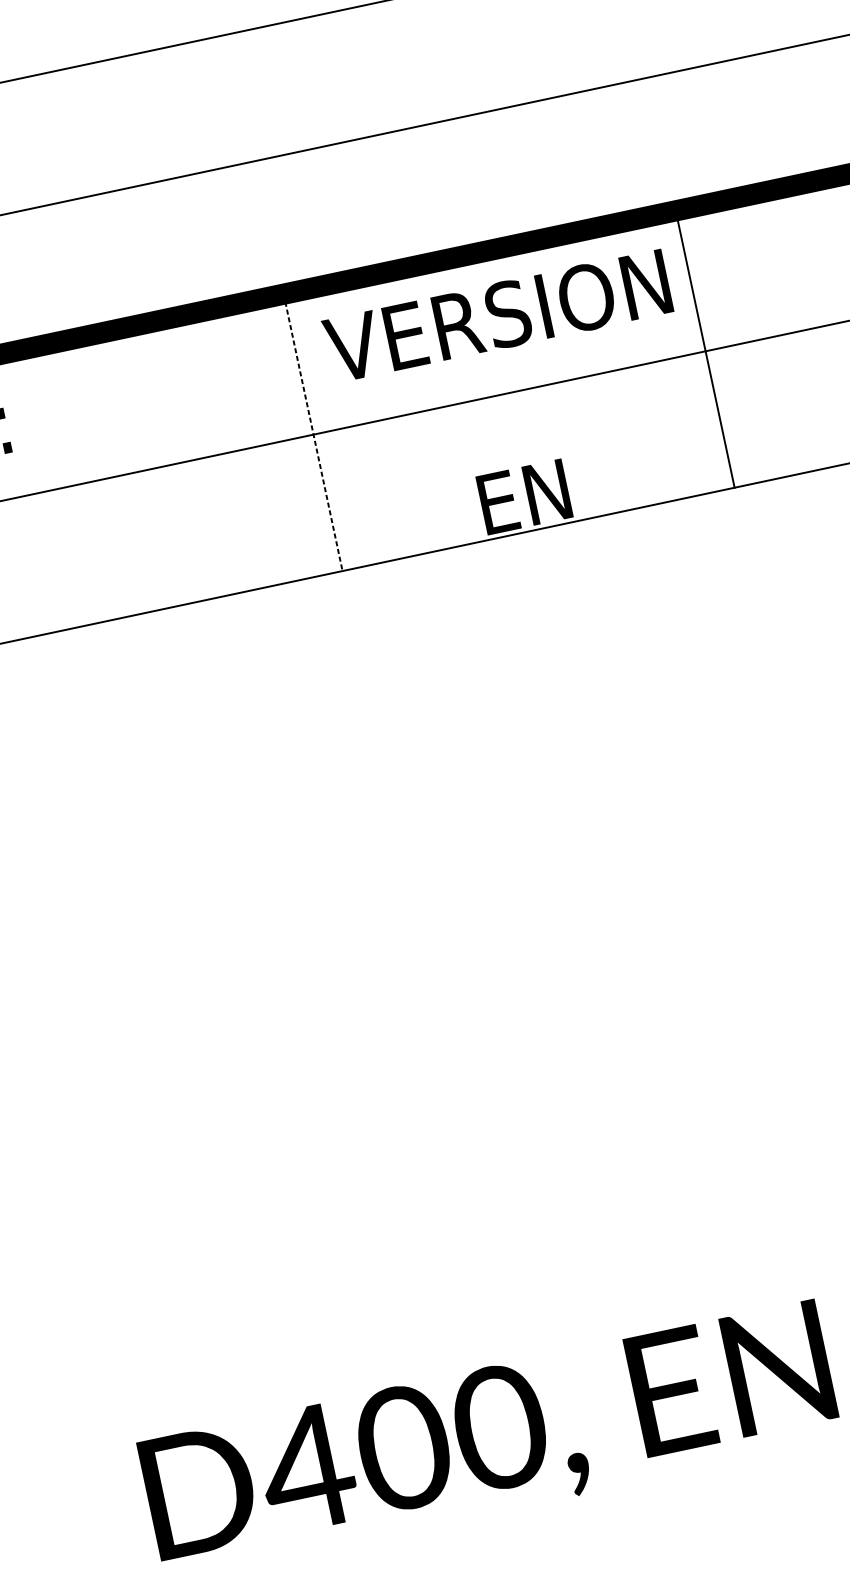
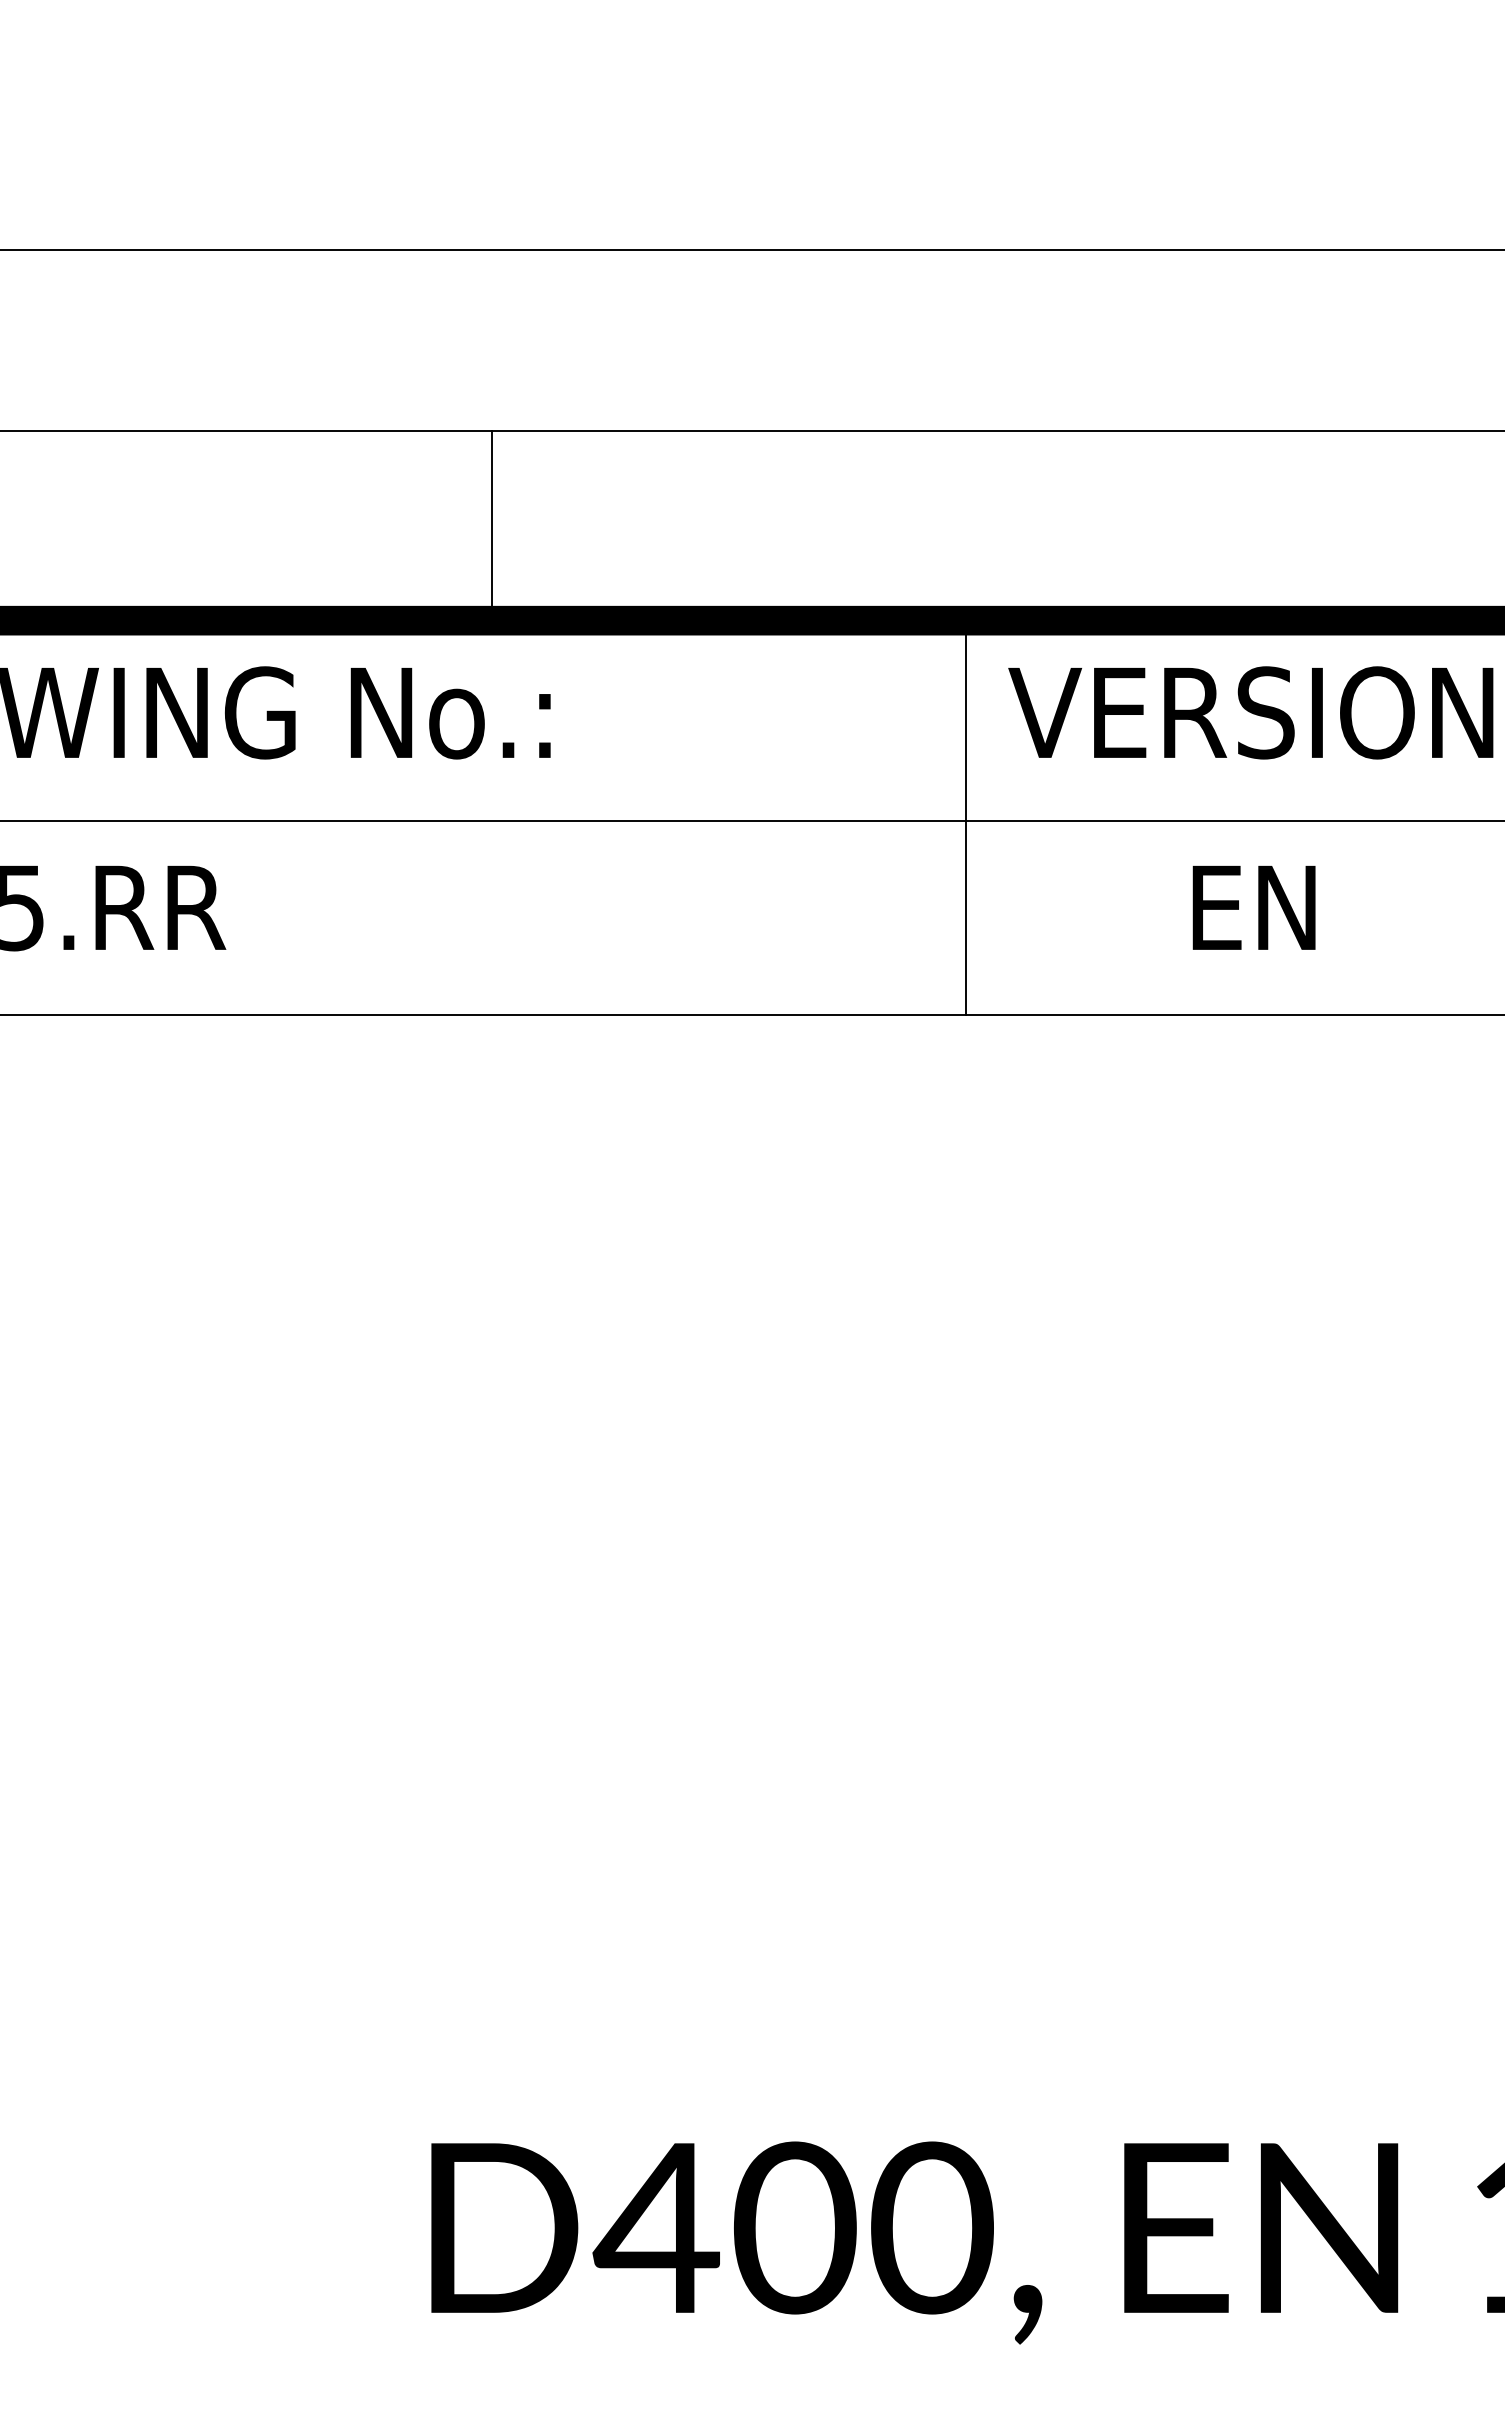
line: (313, 433) -> (965, 818), dashed -> solid
text: (524, 496) -> (1253, 907), moved

